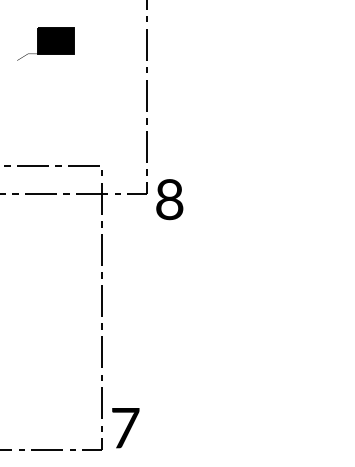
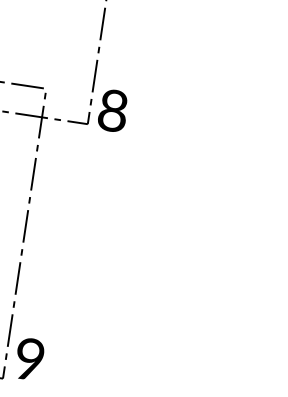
text: (169, 199) -> (112, 110), moved
text: (125, 427) -> (30, 358), 7 -> 9

